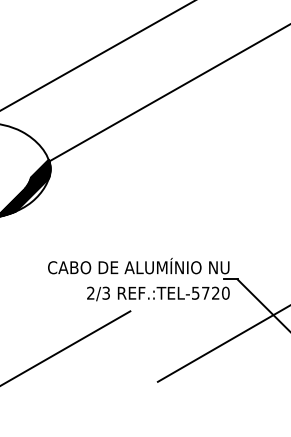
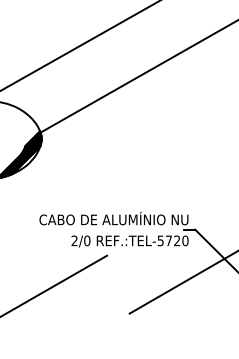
text: (106, 292) -> (87, 240), 2/3 -> 2/0

